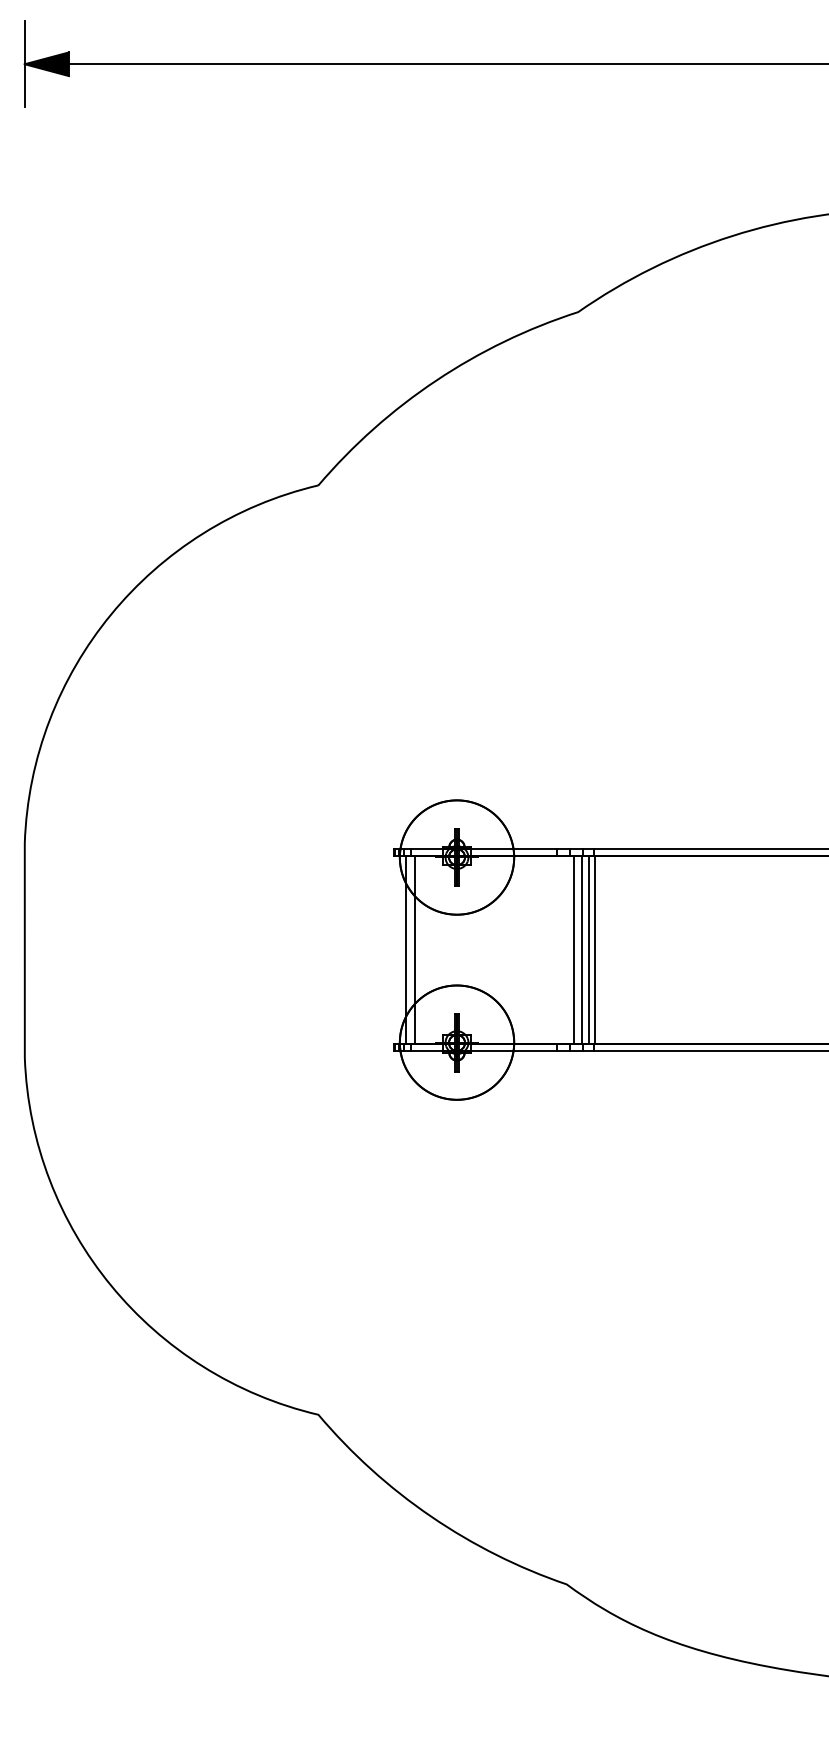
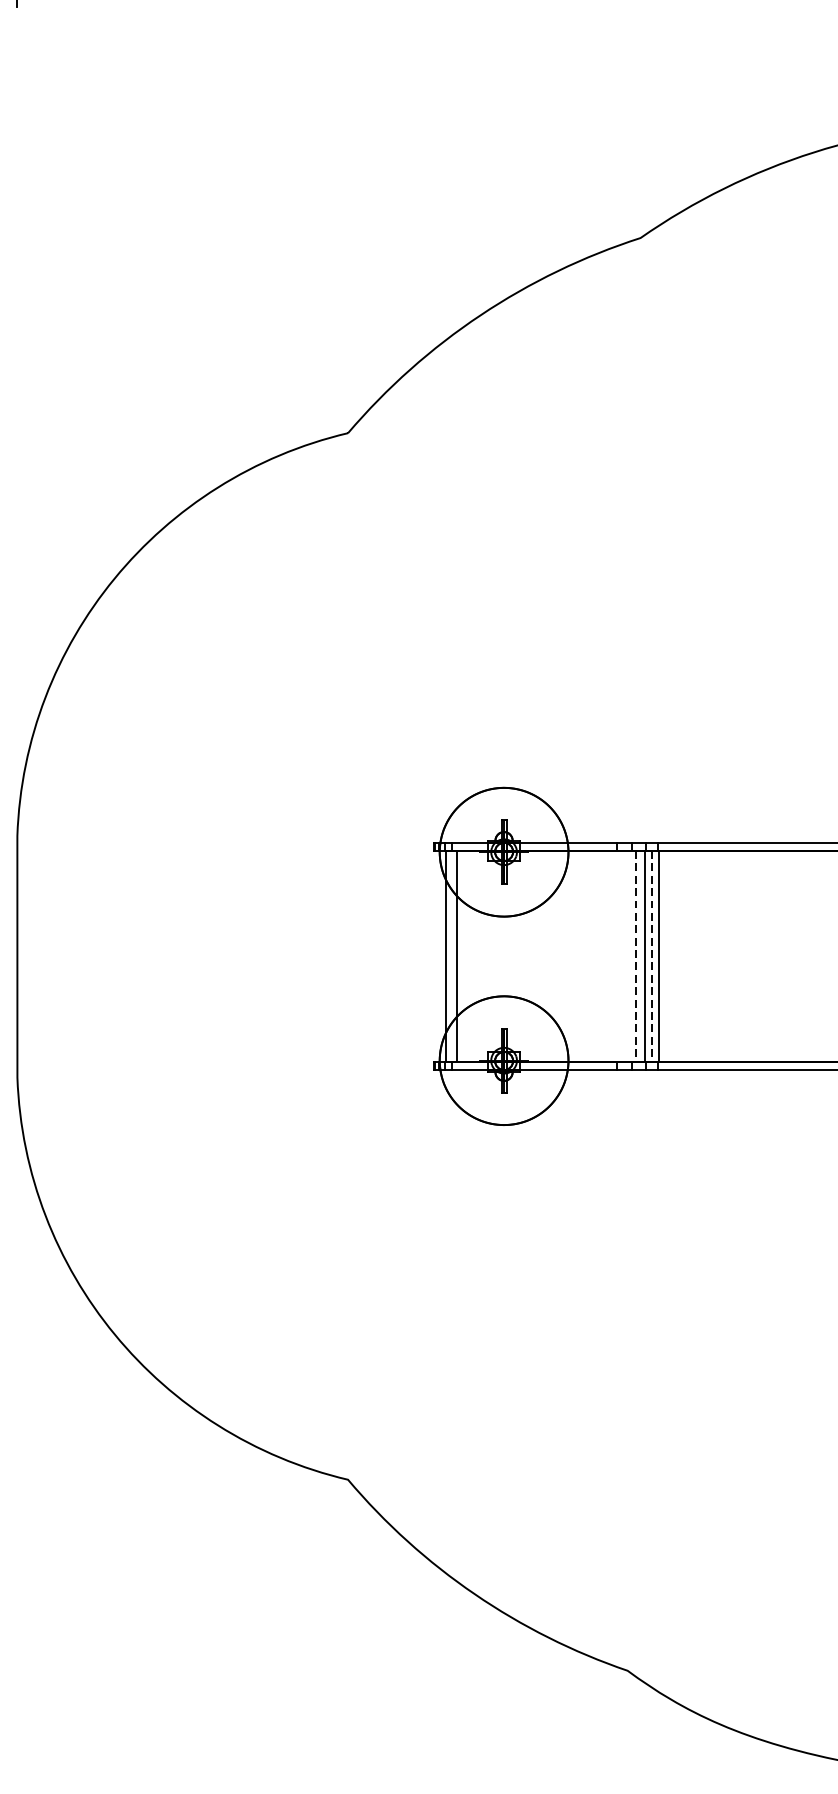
line: (574, 950) -> (636, 956), solid -> dashed
line: (588, 950) -> (652, 956), solid -> dashed

